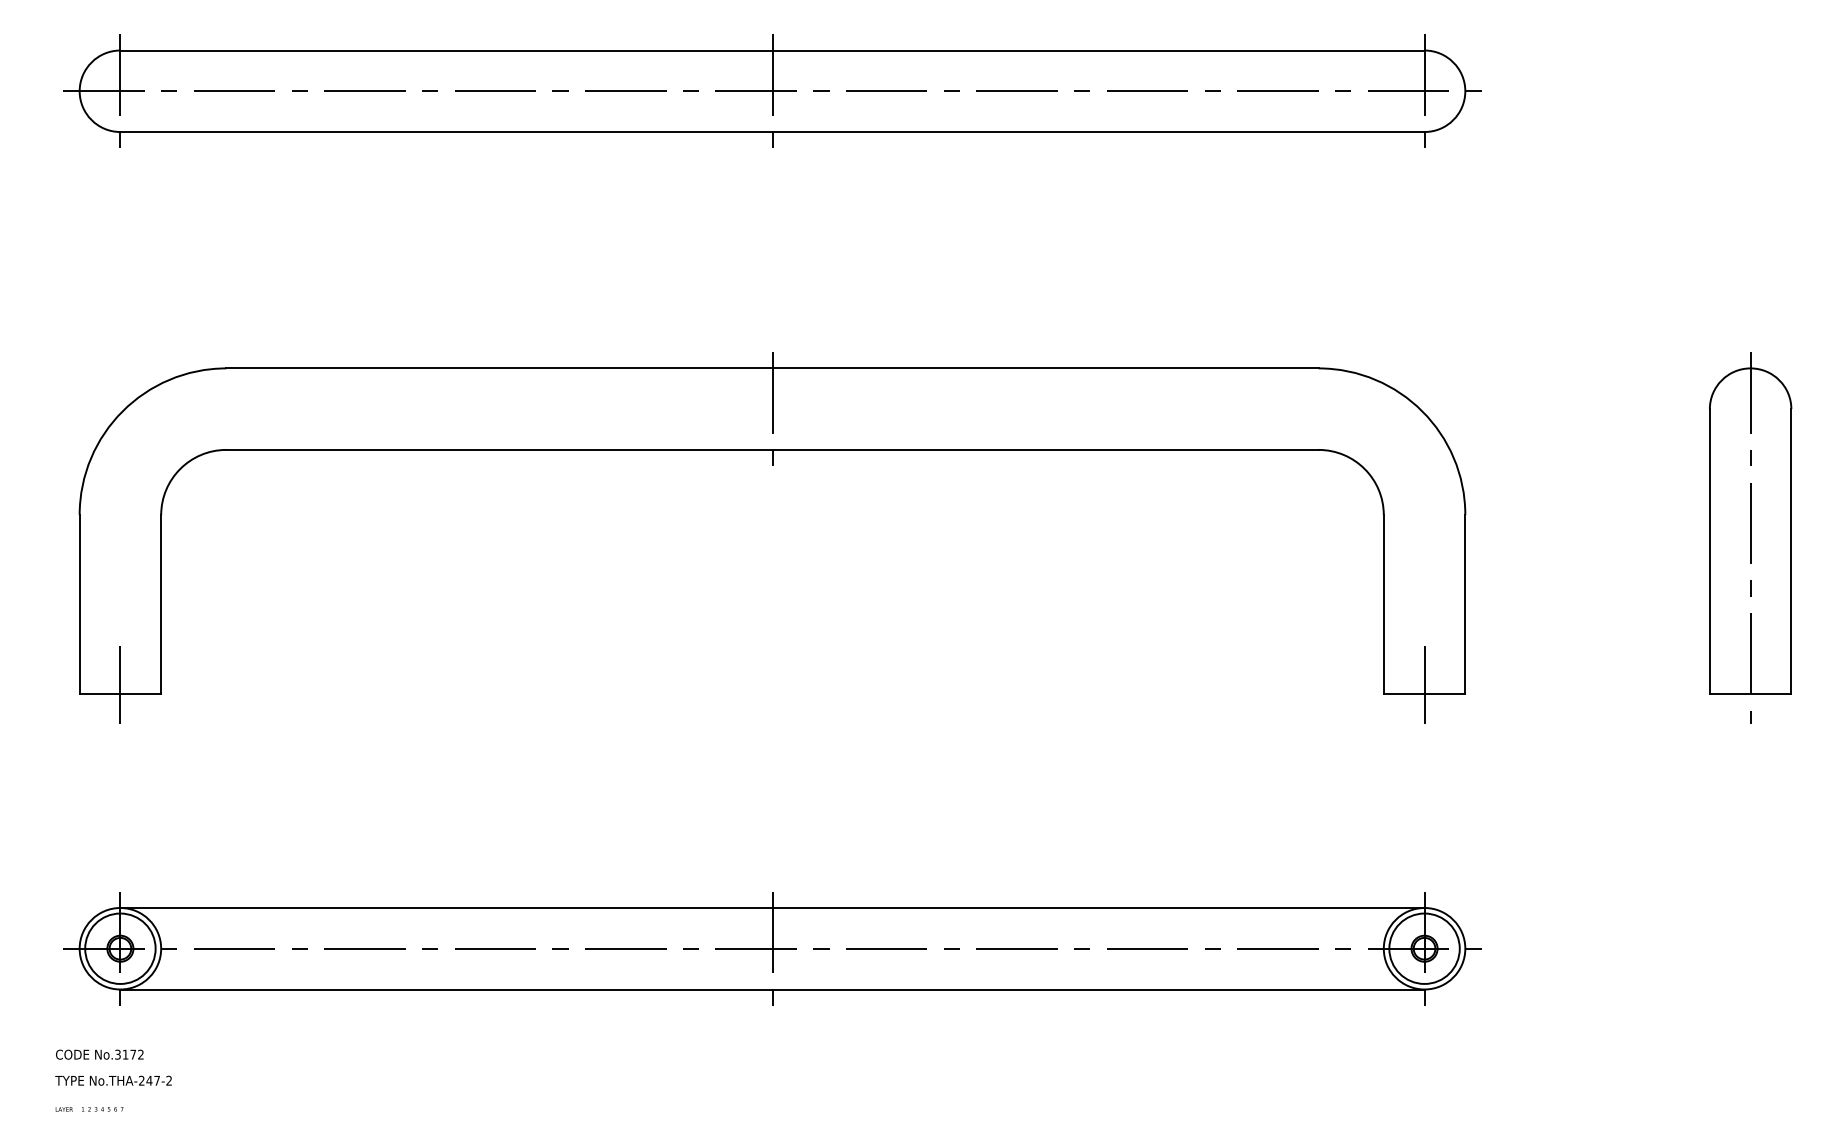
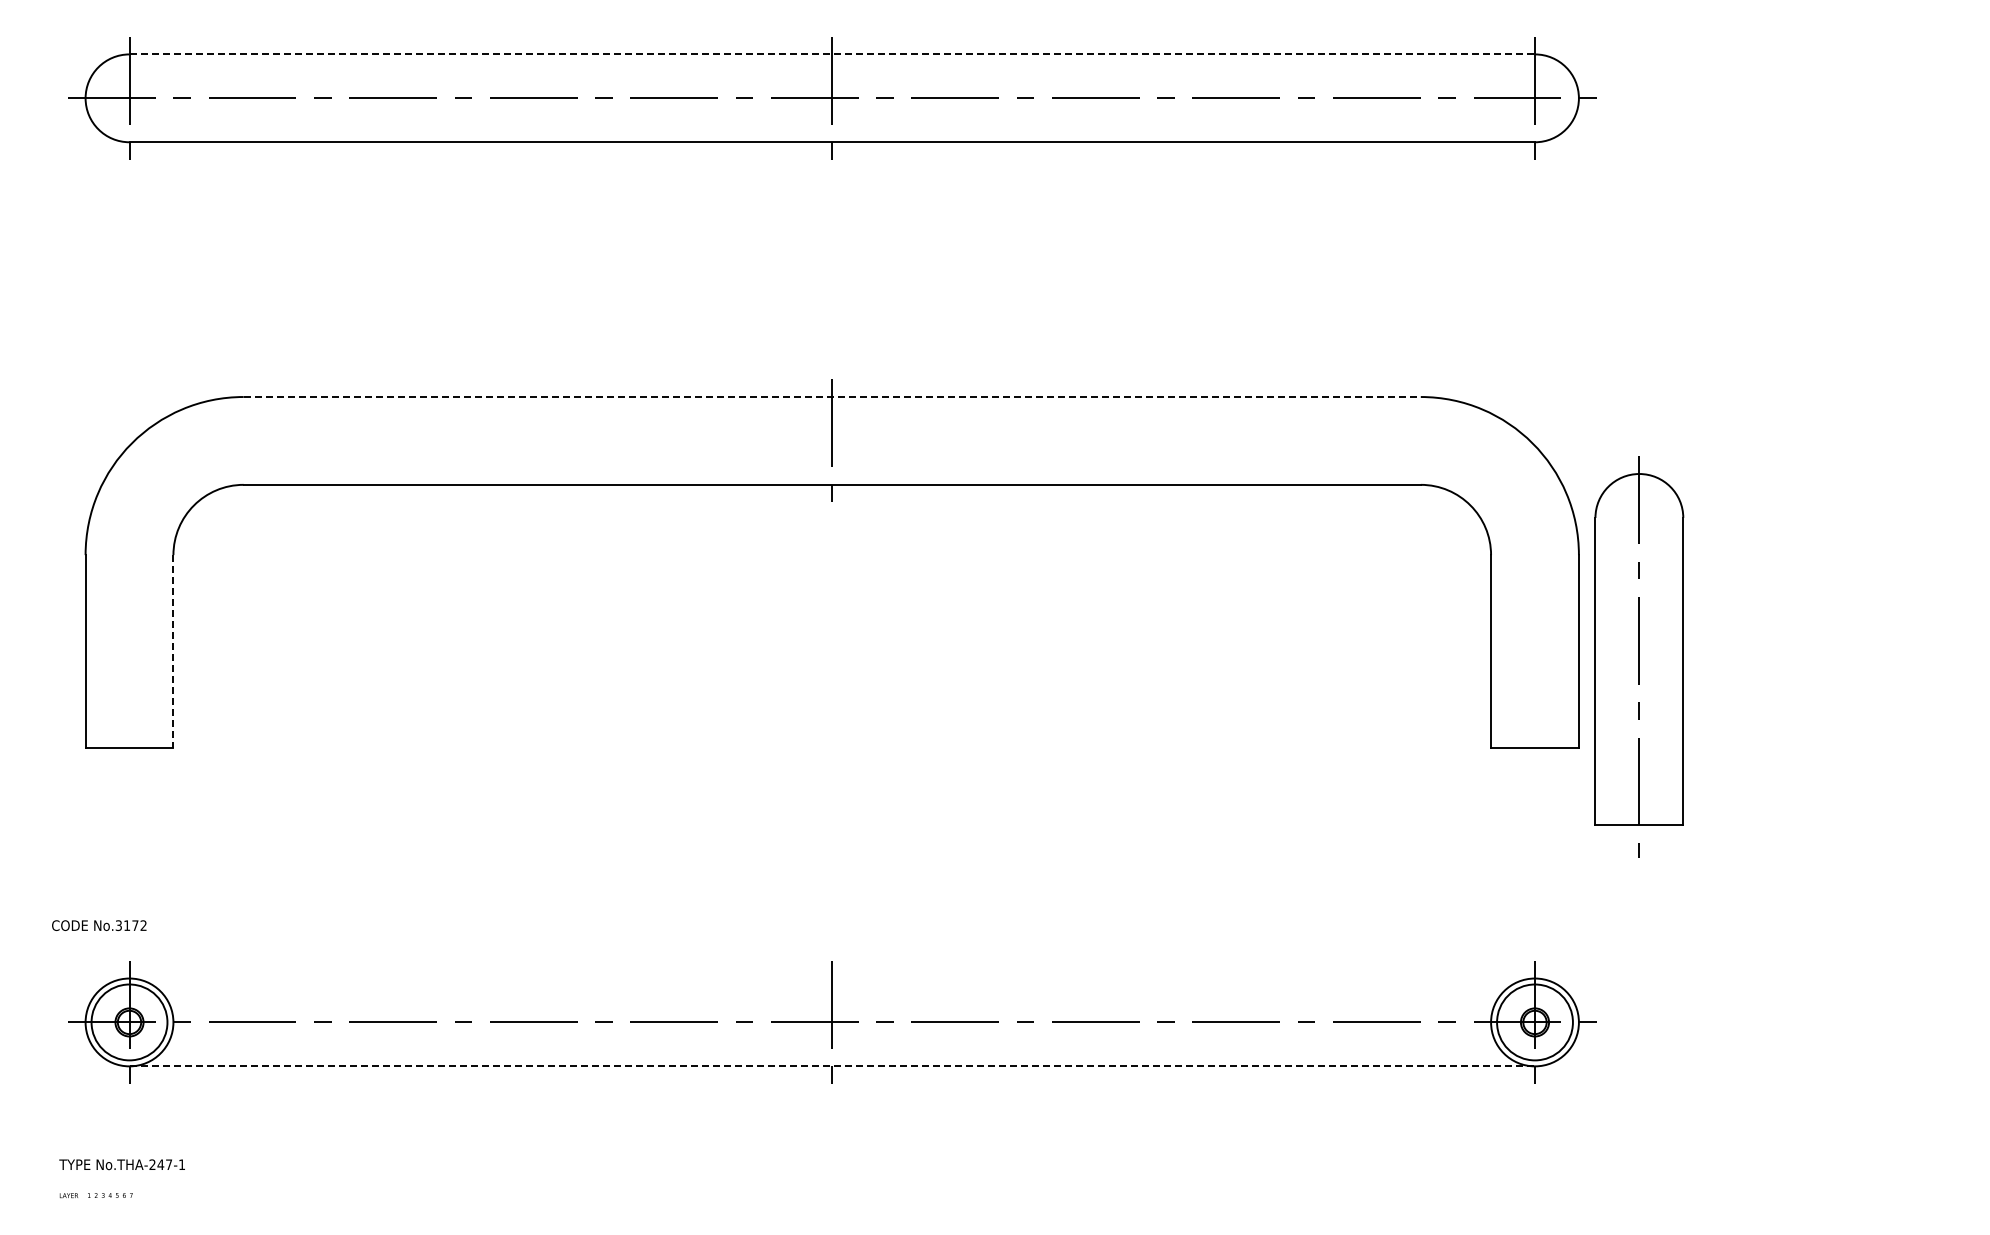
line: (772, 50) -> (832, 54), solid -> dashed
line: (772, 368) -> (832, 397), solid -> dashed
part: (1750, 537) -> (1639, 656), moved
line: (161, 604) -> (173, 651), solid -> dashed
line: (120, 684) -> (129, 737), removed
line: (1425, 684) -> (1535, 737), removed
line: (772, 907) -> (832, 978), removed
line: (772, 989) -> (832, 1066), solid -> dashed
text: (99, 1054) -> (99, 925), moved
text: (168, 1080) -> (181, 1164), No.THA-247-2 -> No.THA-247-1

